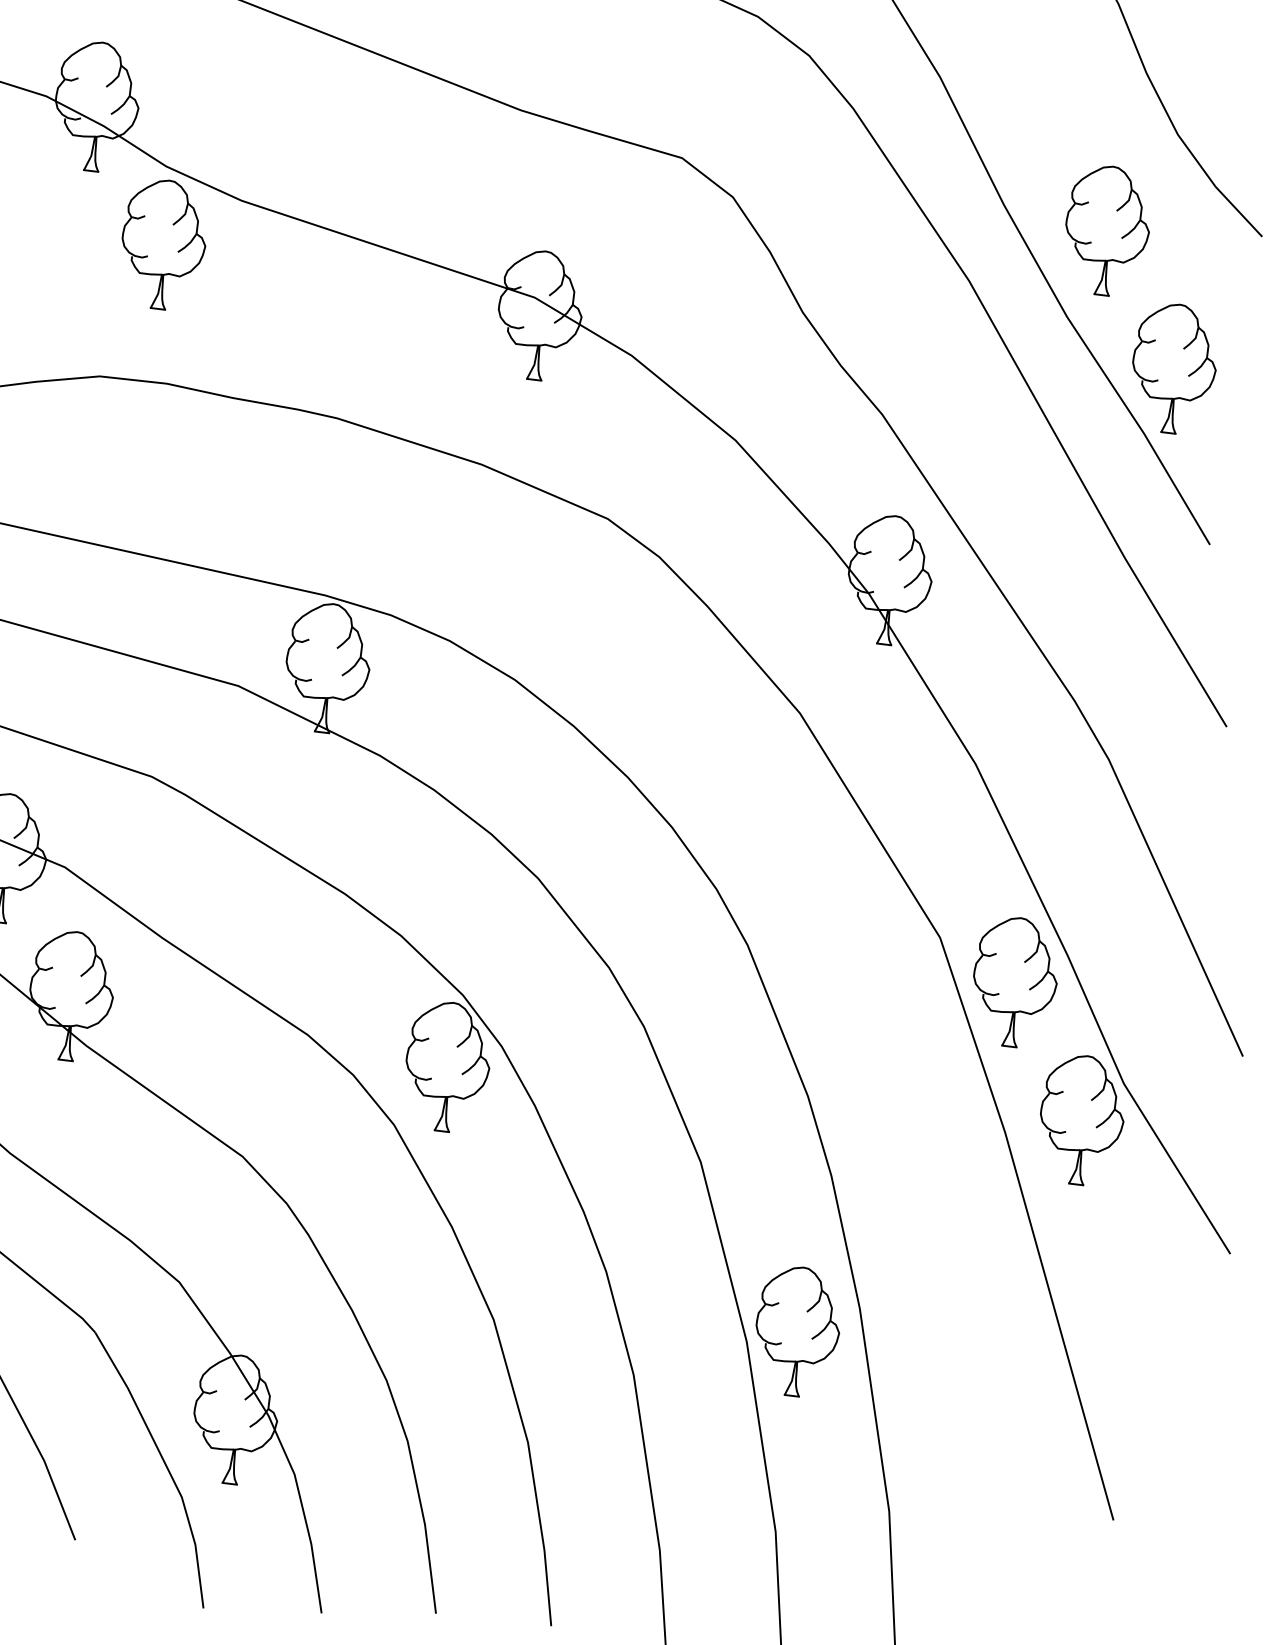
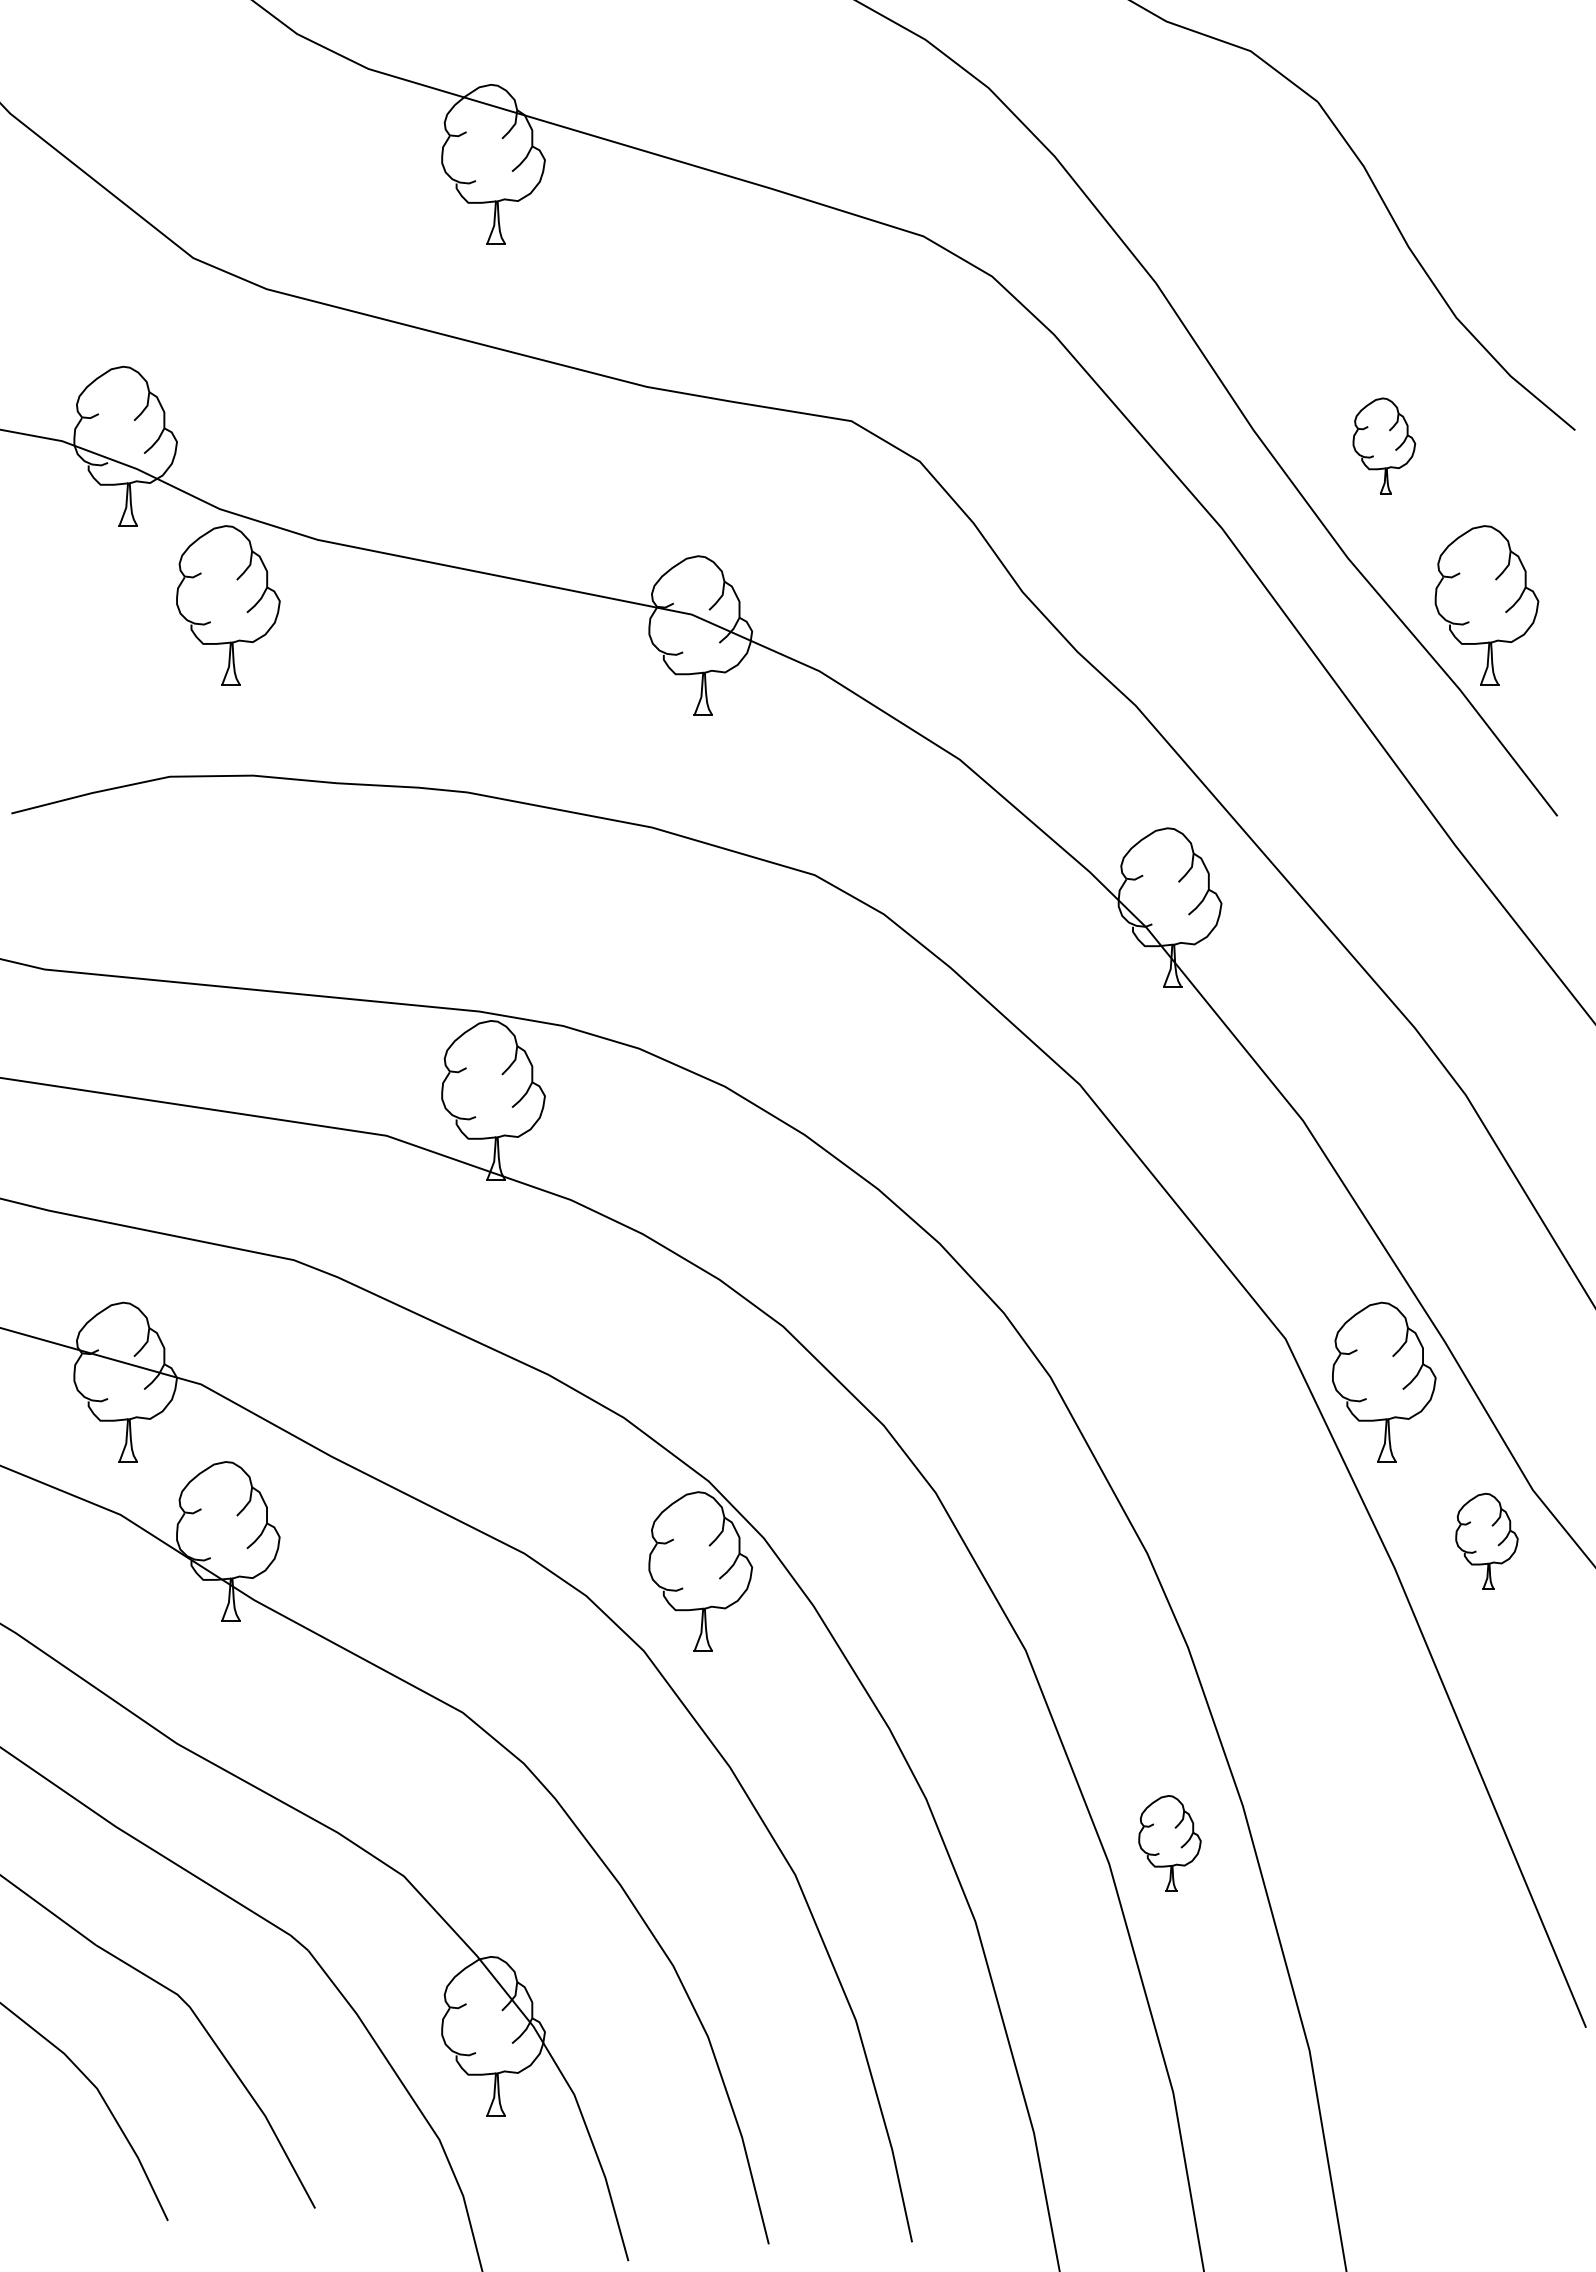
part: (1107, 230) -> (1384, 445), size x0.6
part: (1081, 1120) -> (1486, 1541), size x0.6
part: (797, 1331) -> (1169, 1843), size x0.6

